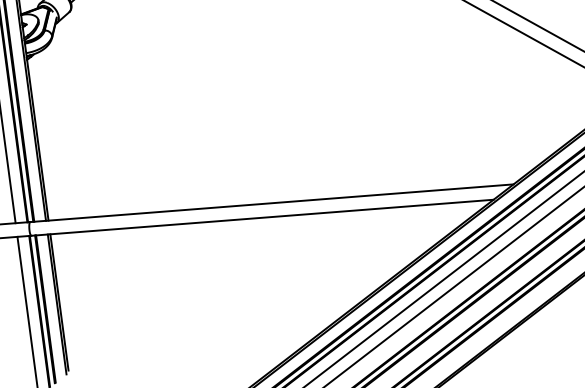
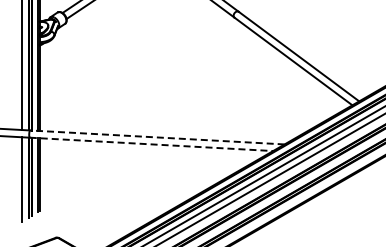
line: (270, 203) -> (156, 137), solid -> dashed
line: (262, 217) -> (151, 144), solid -> dashed

